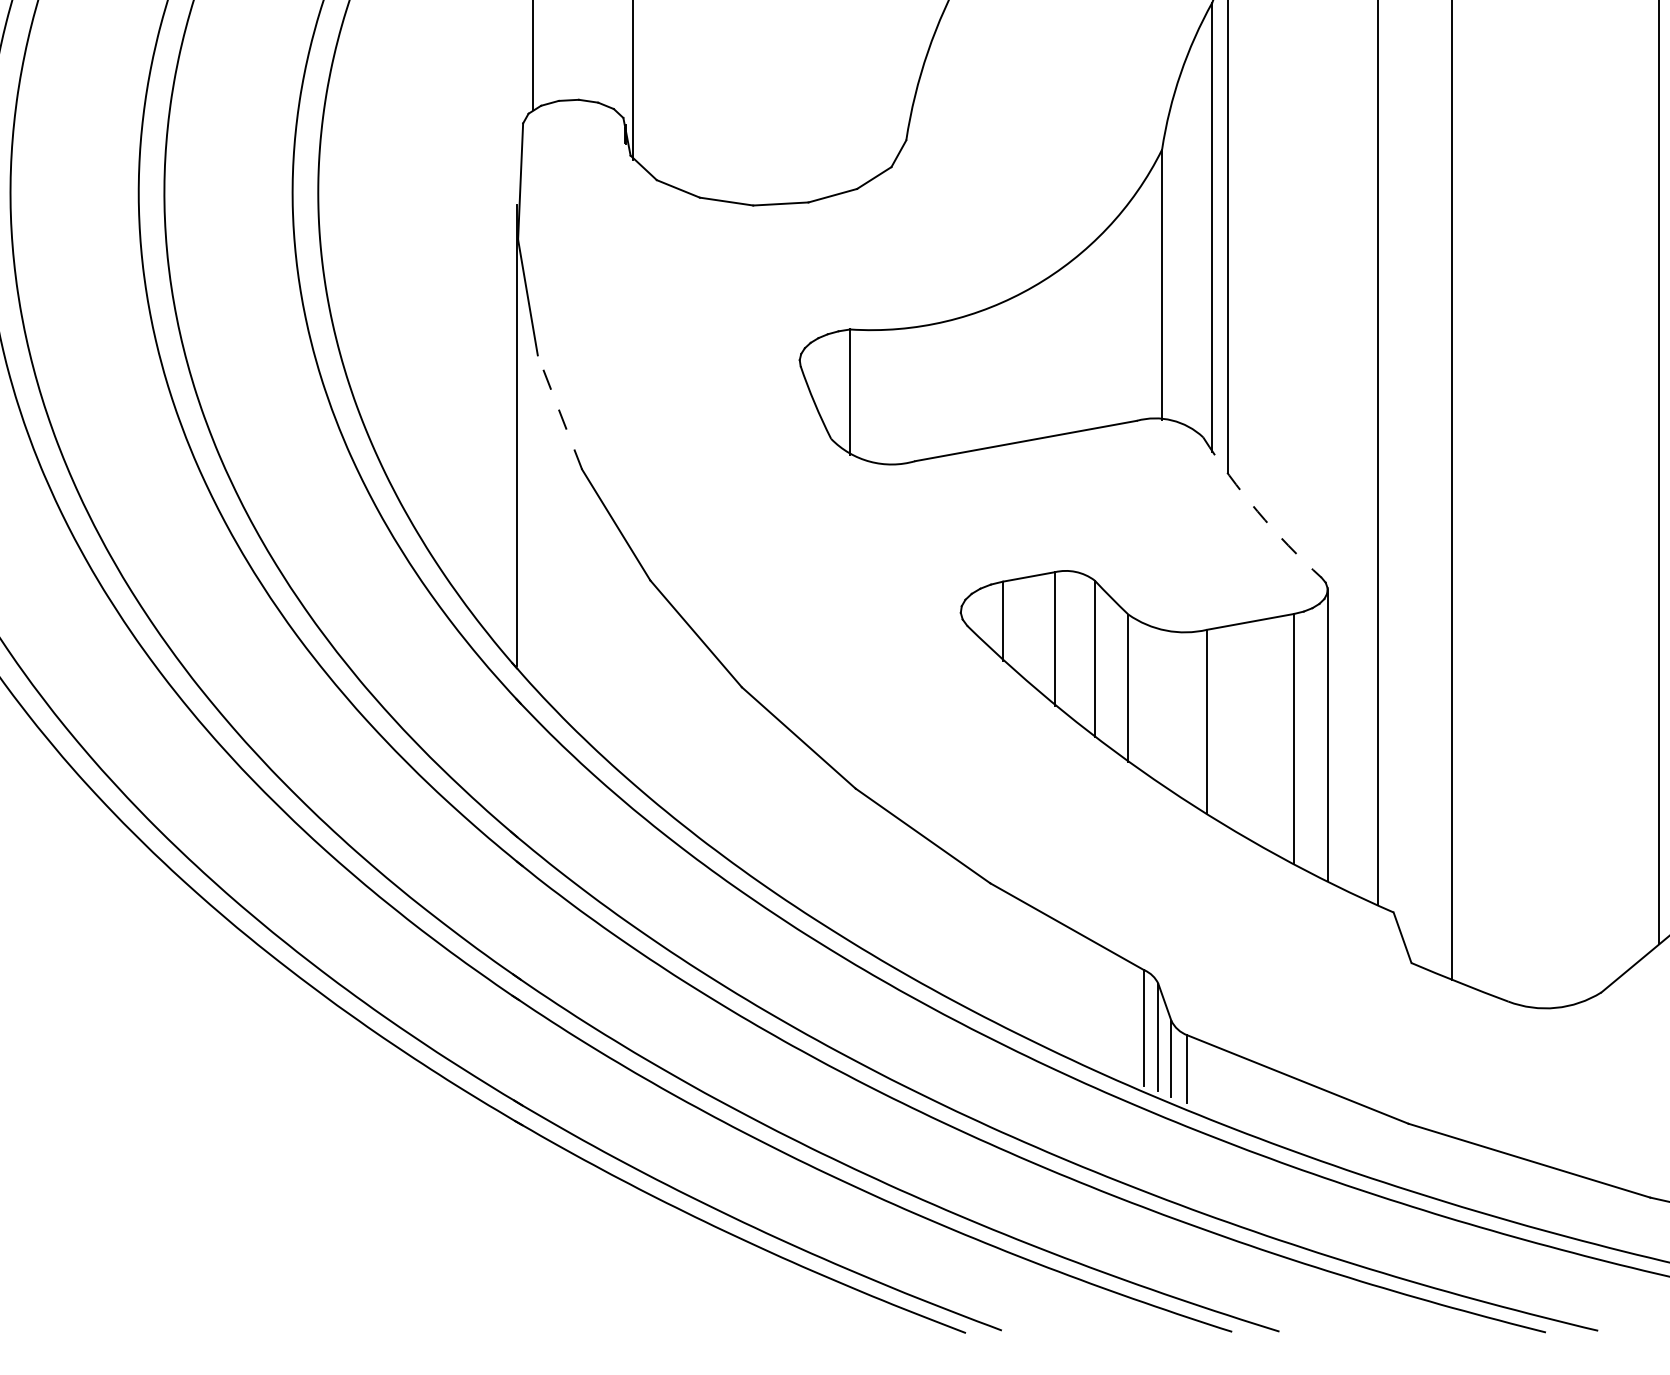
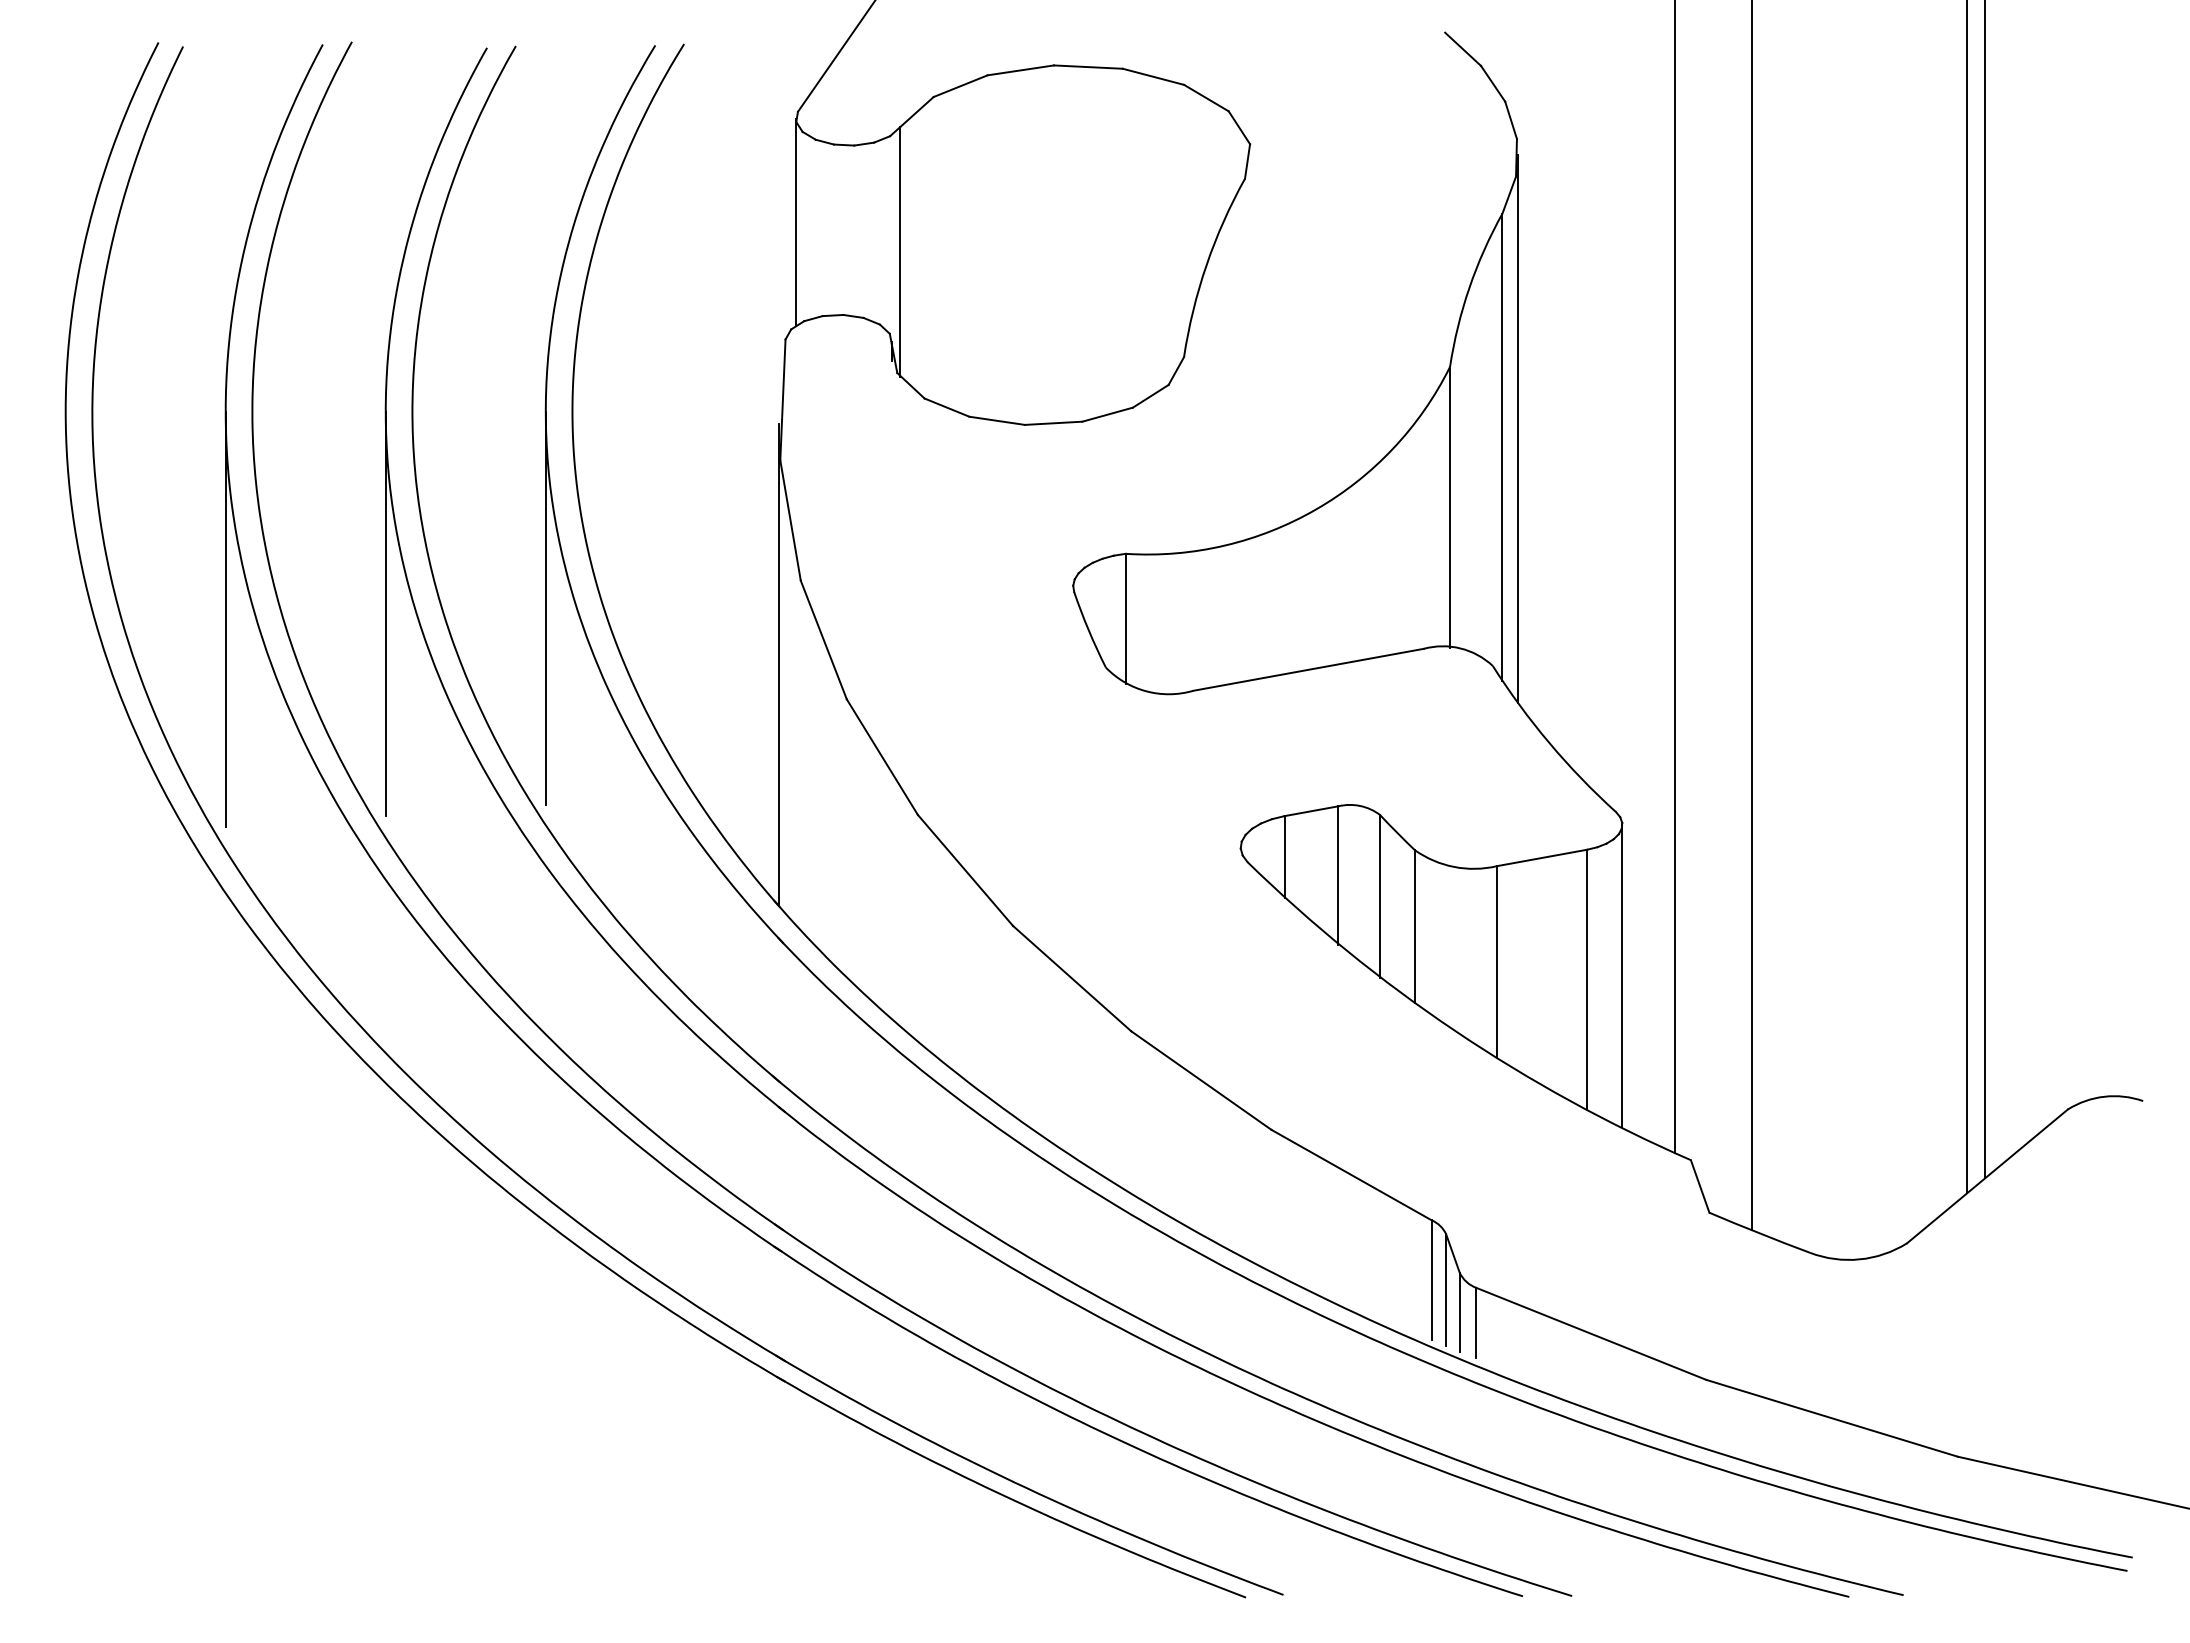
line: (292, 381) -> (545, 607), added
line: (138, 386) -> (385, 613), added
line: (559, 412) -> (823, 640), dashed -> solid
arc: (1257, 511) -> (1549, 743), dashed -> solid

